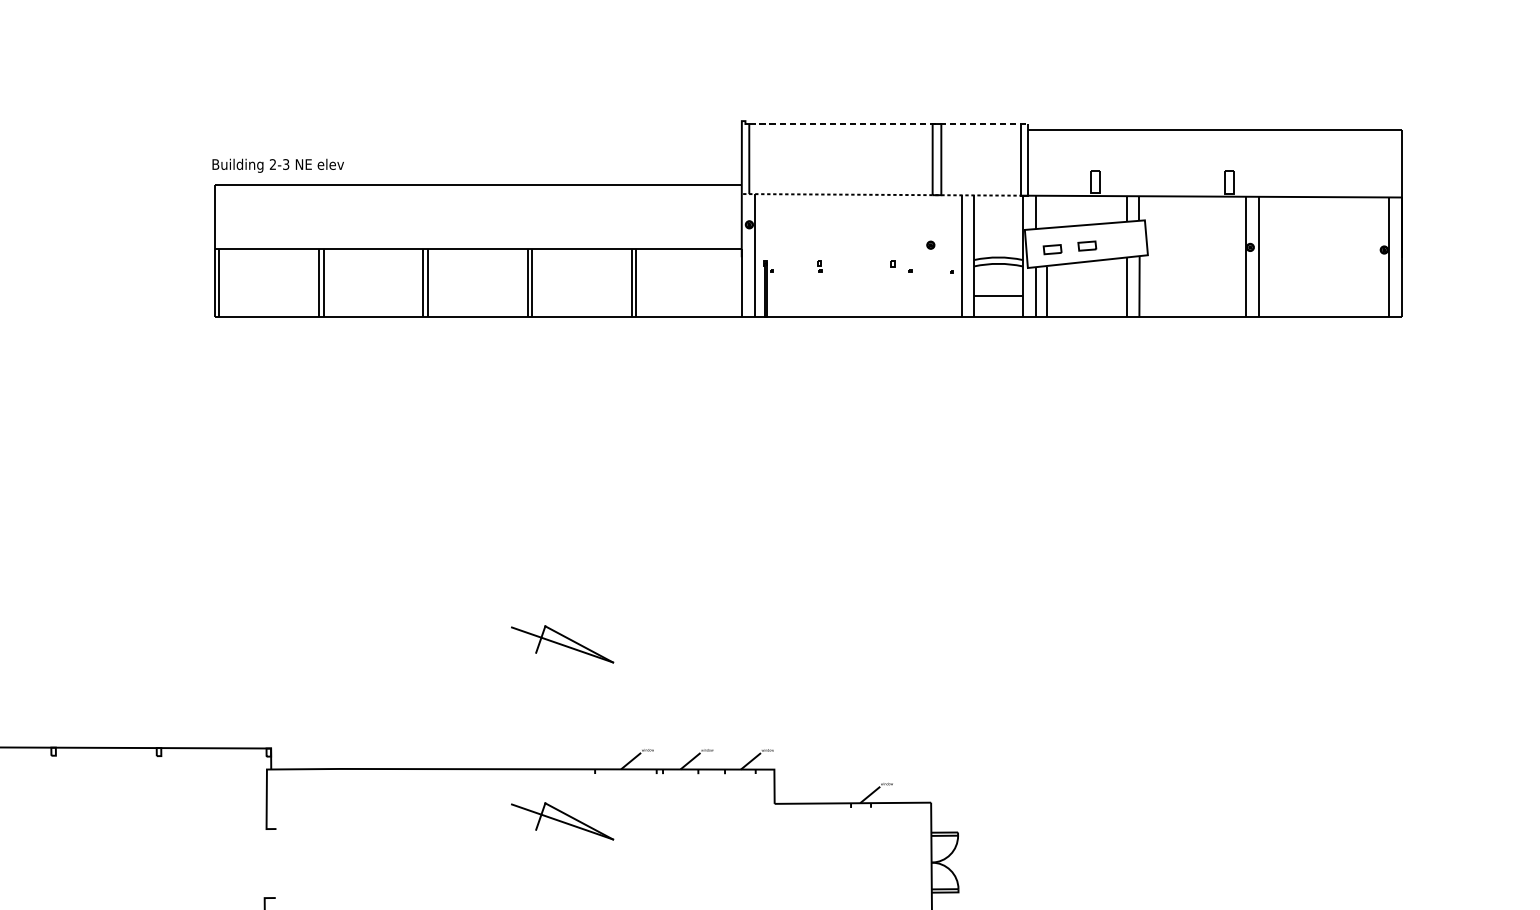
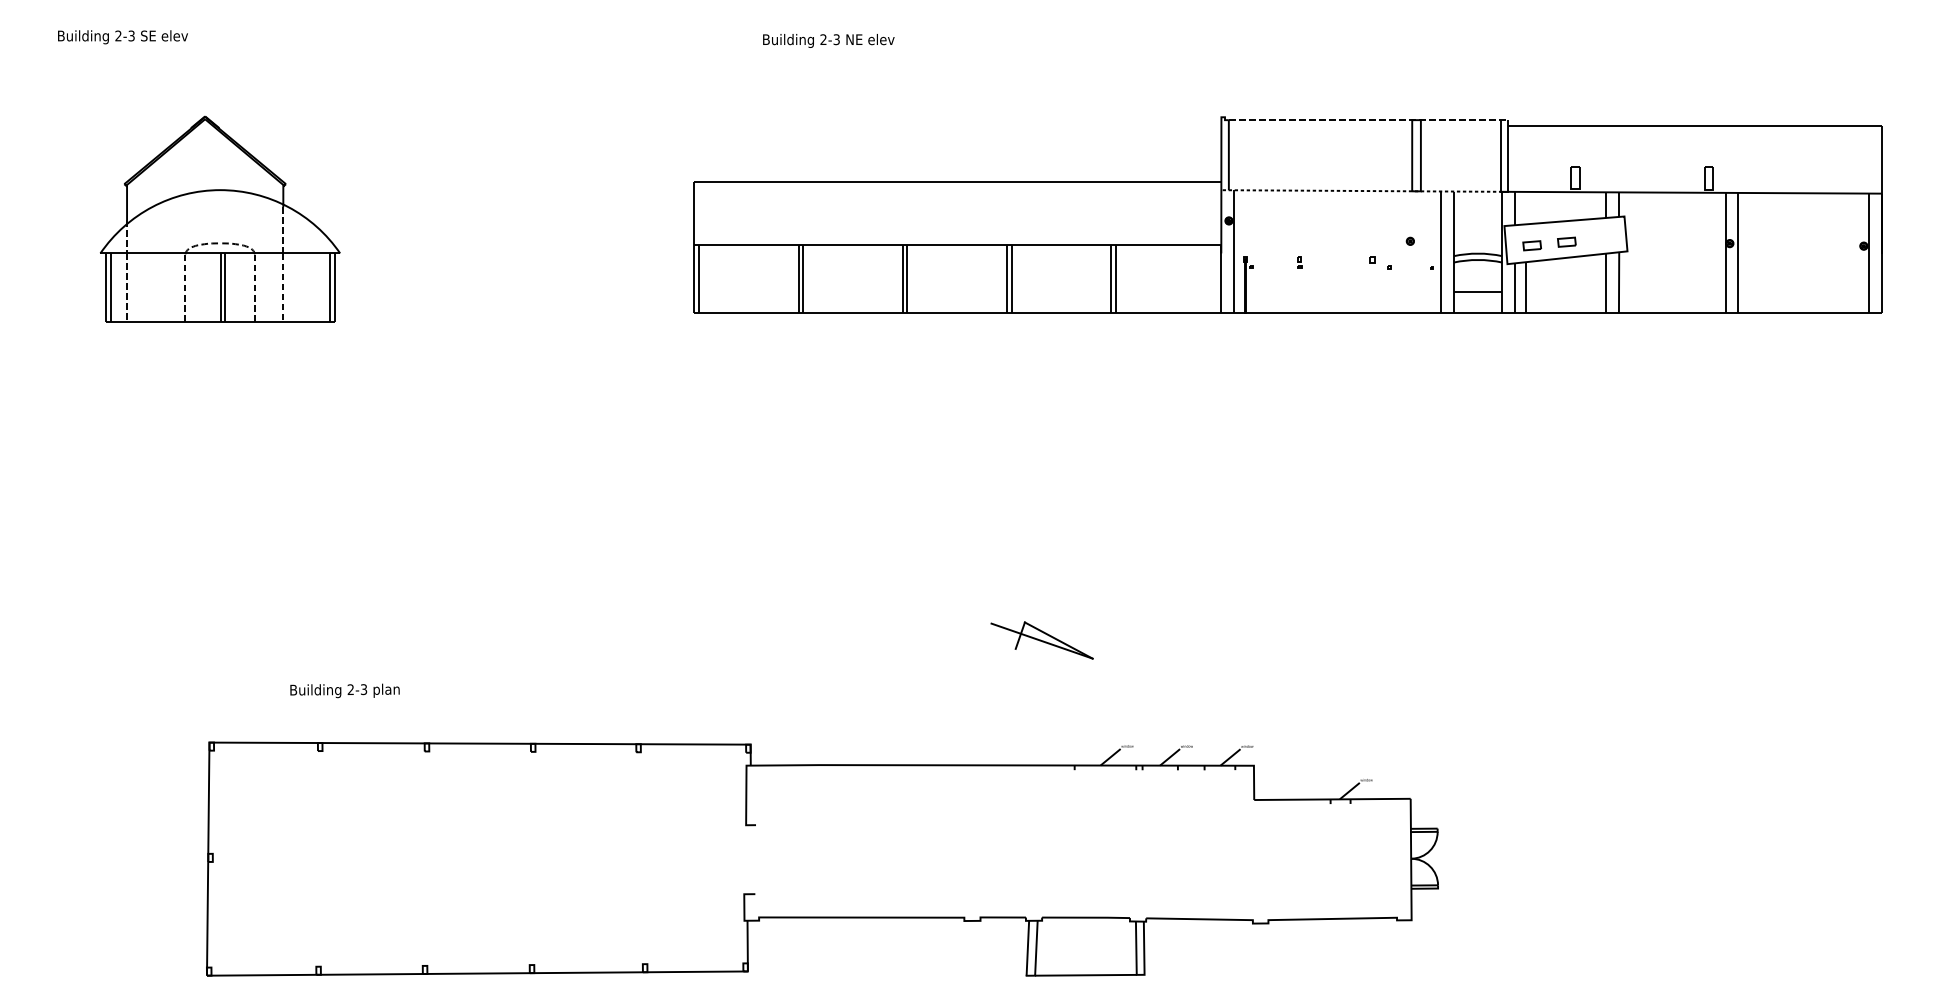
text: (277, 165) -> (828, 40), moved
part: (561, 821) -> (1041, 817), removed

